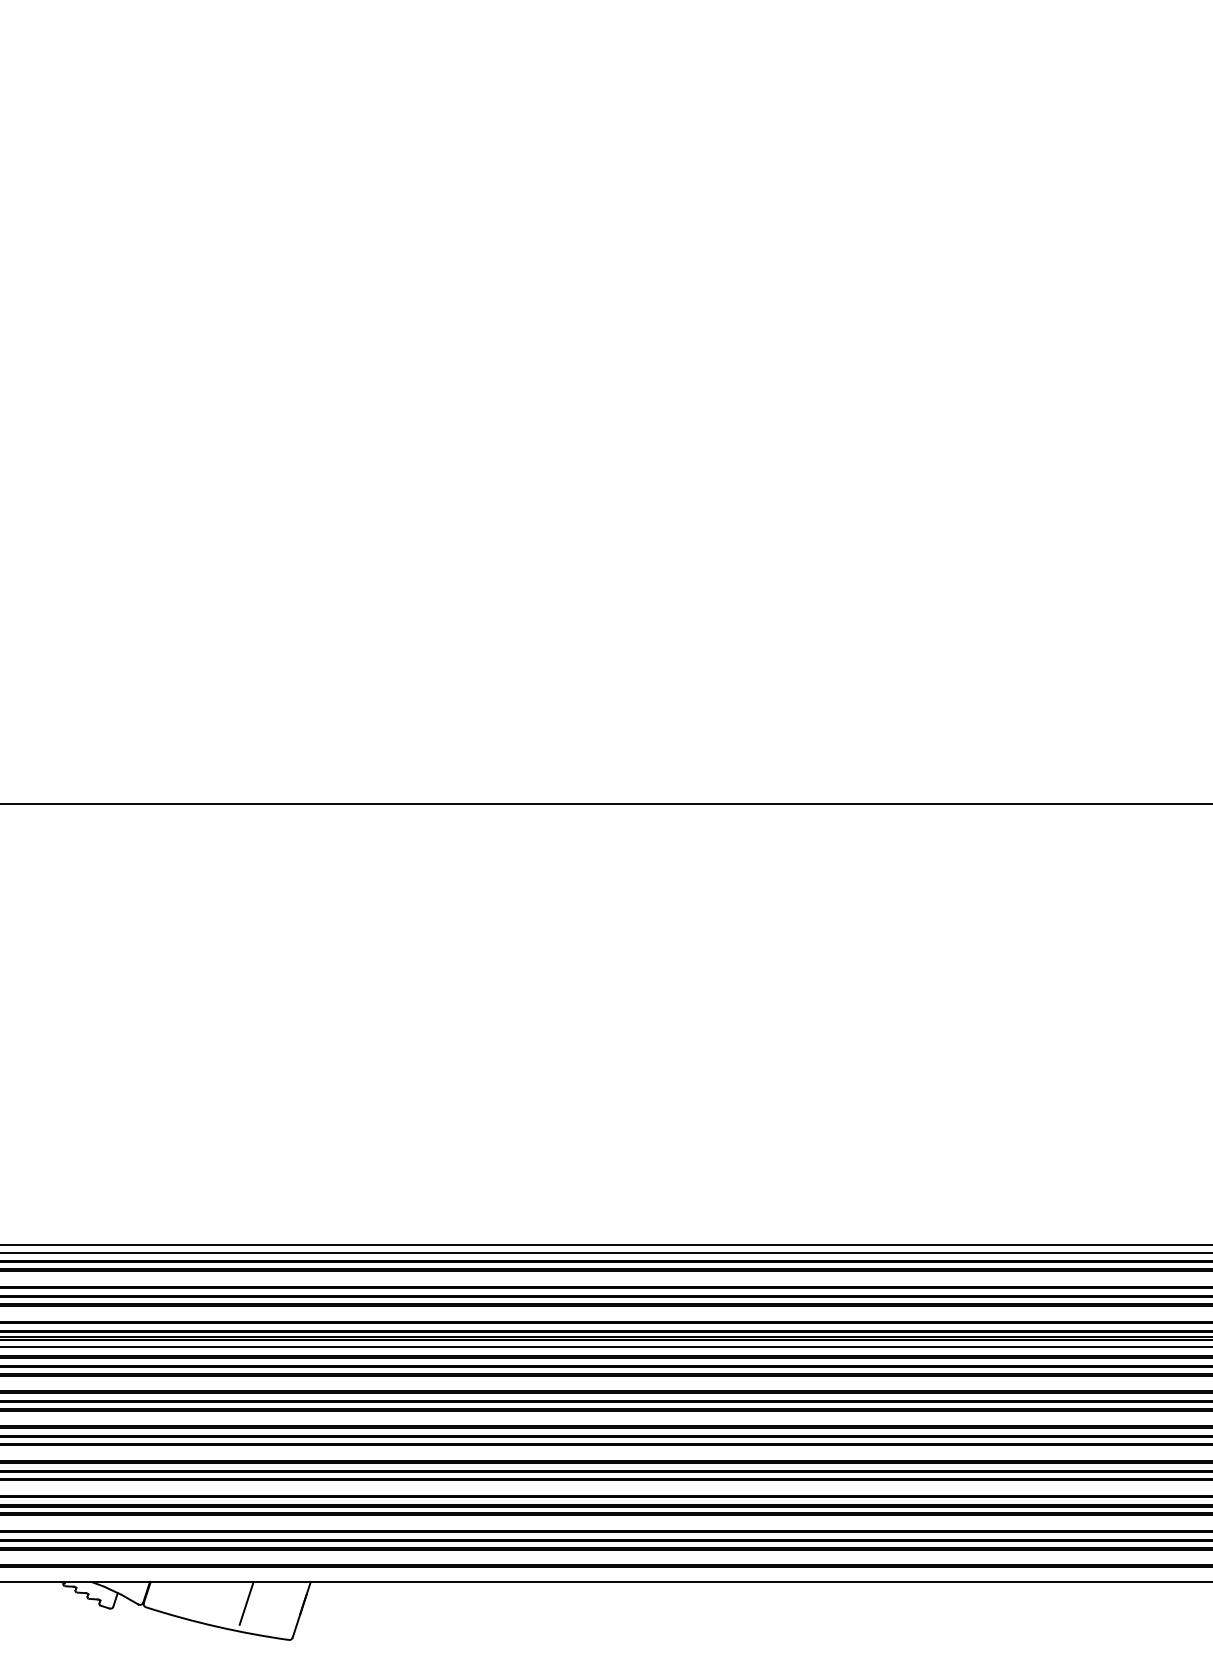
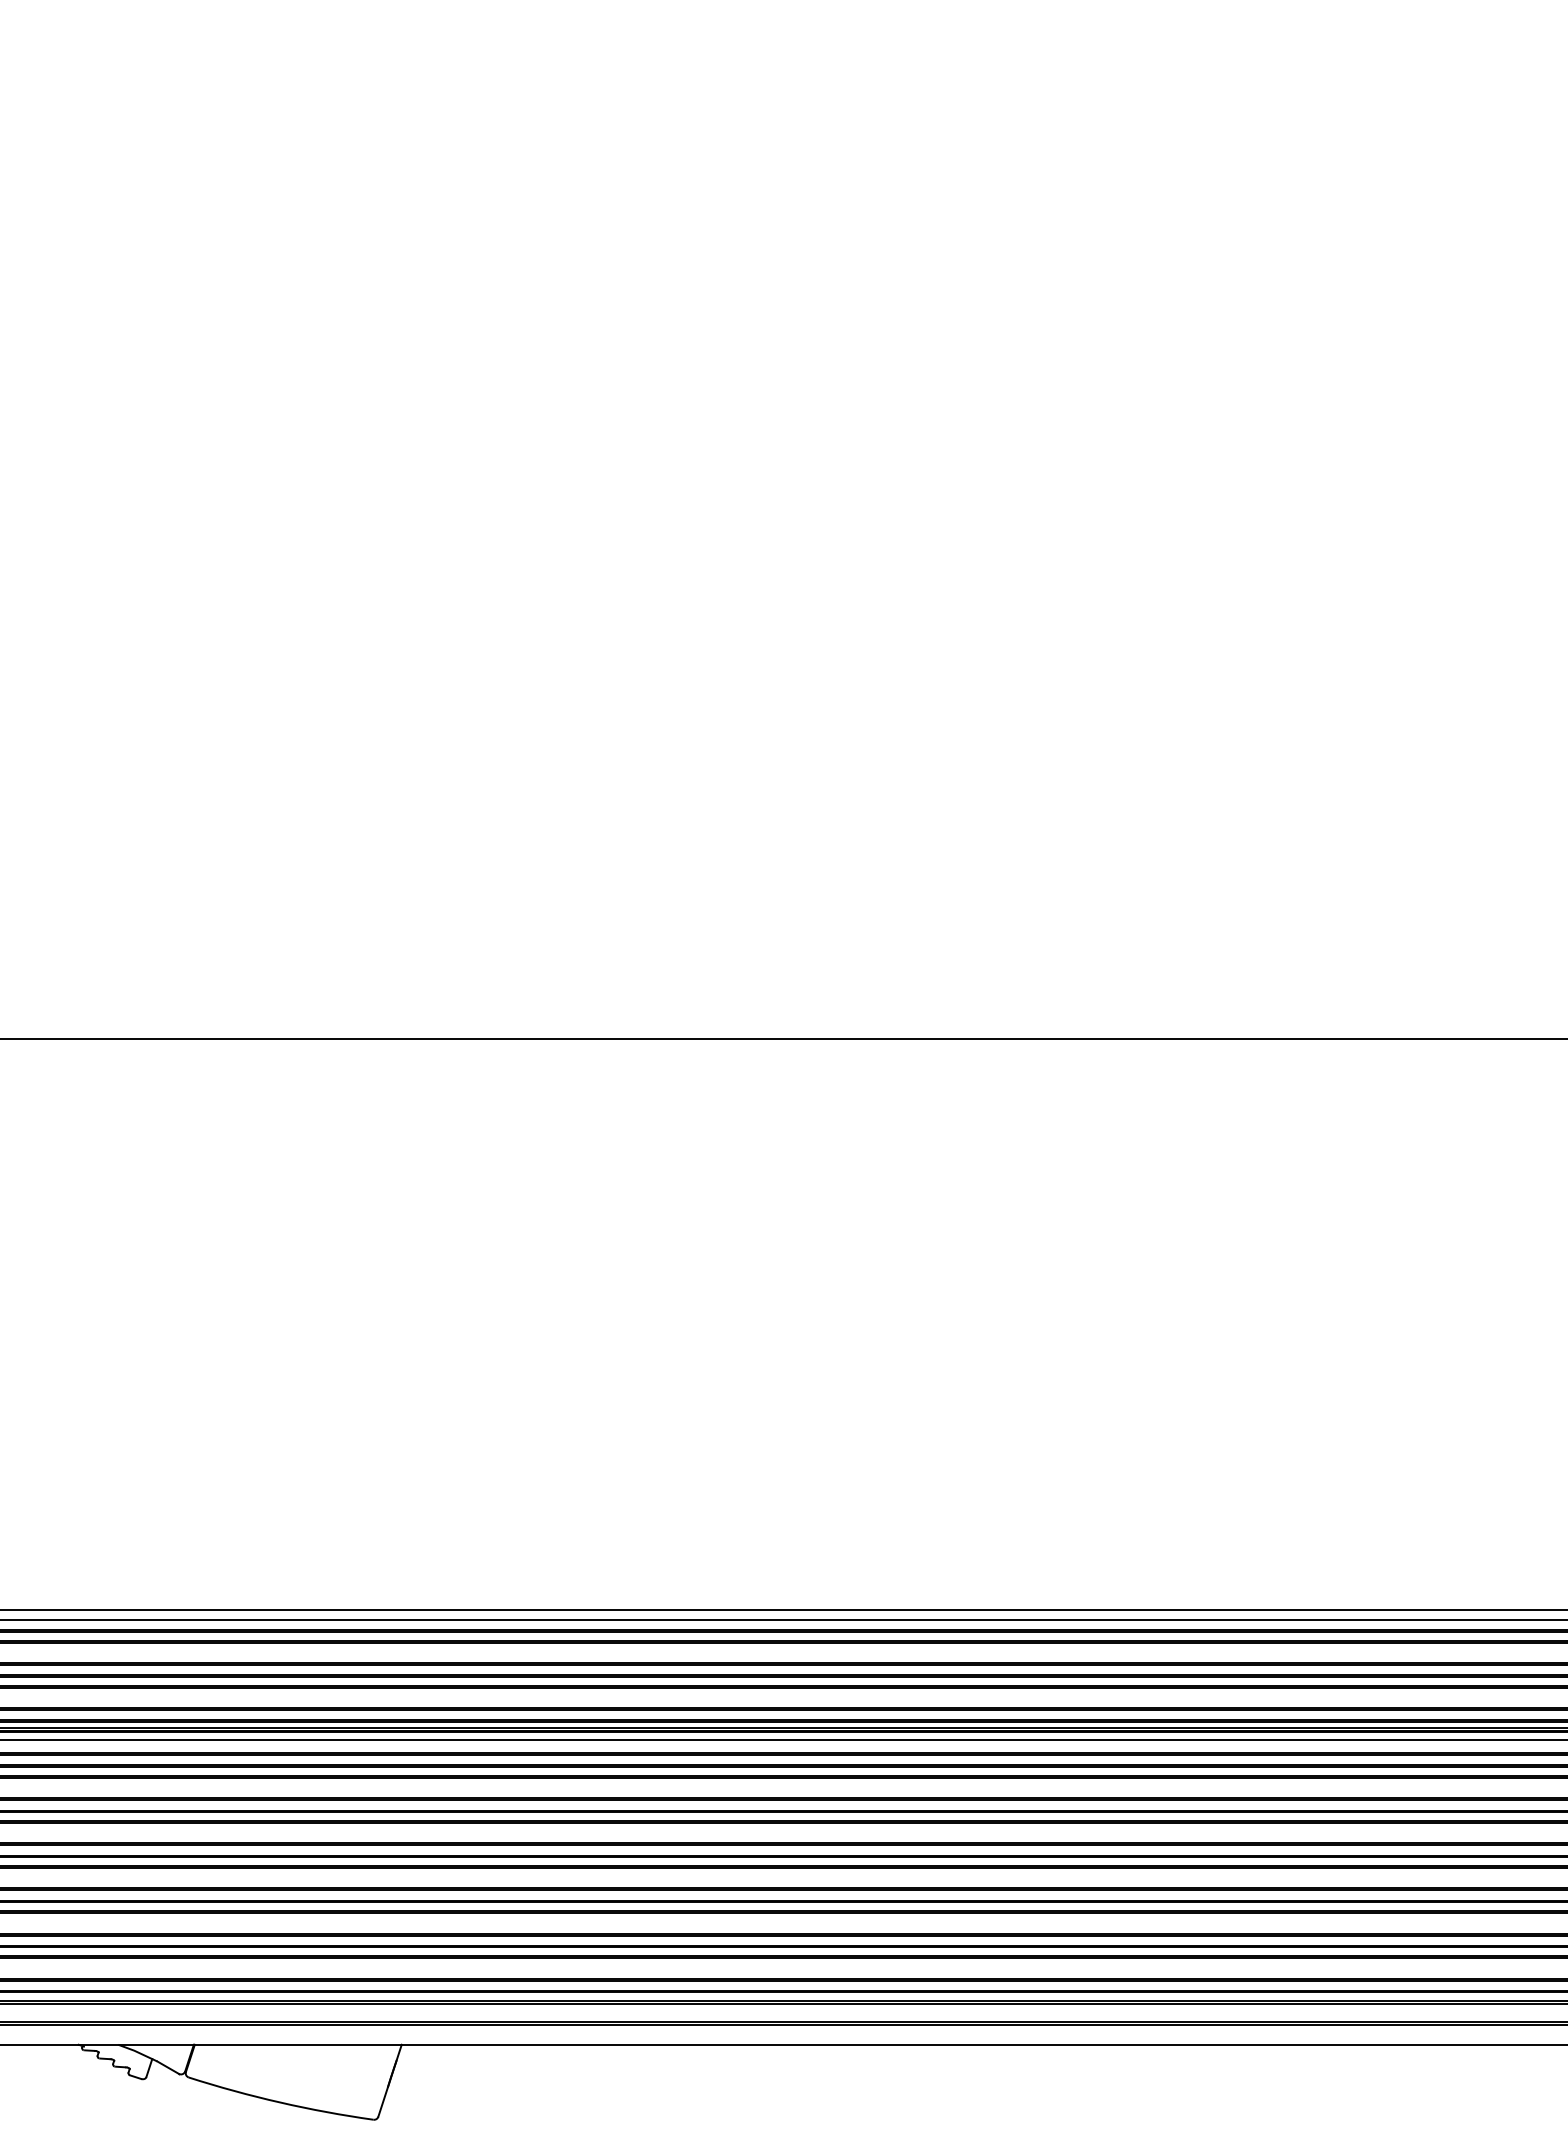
line: (246, 1603) -> (318, 2072), removed

